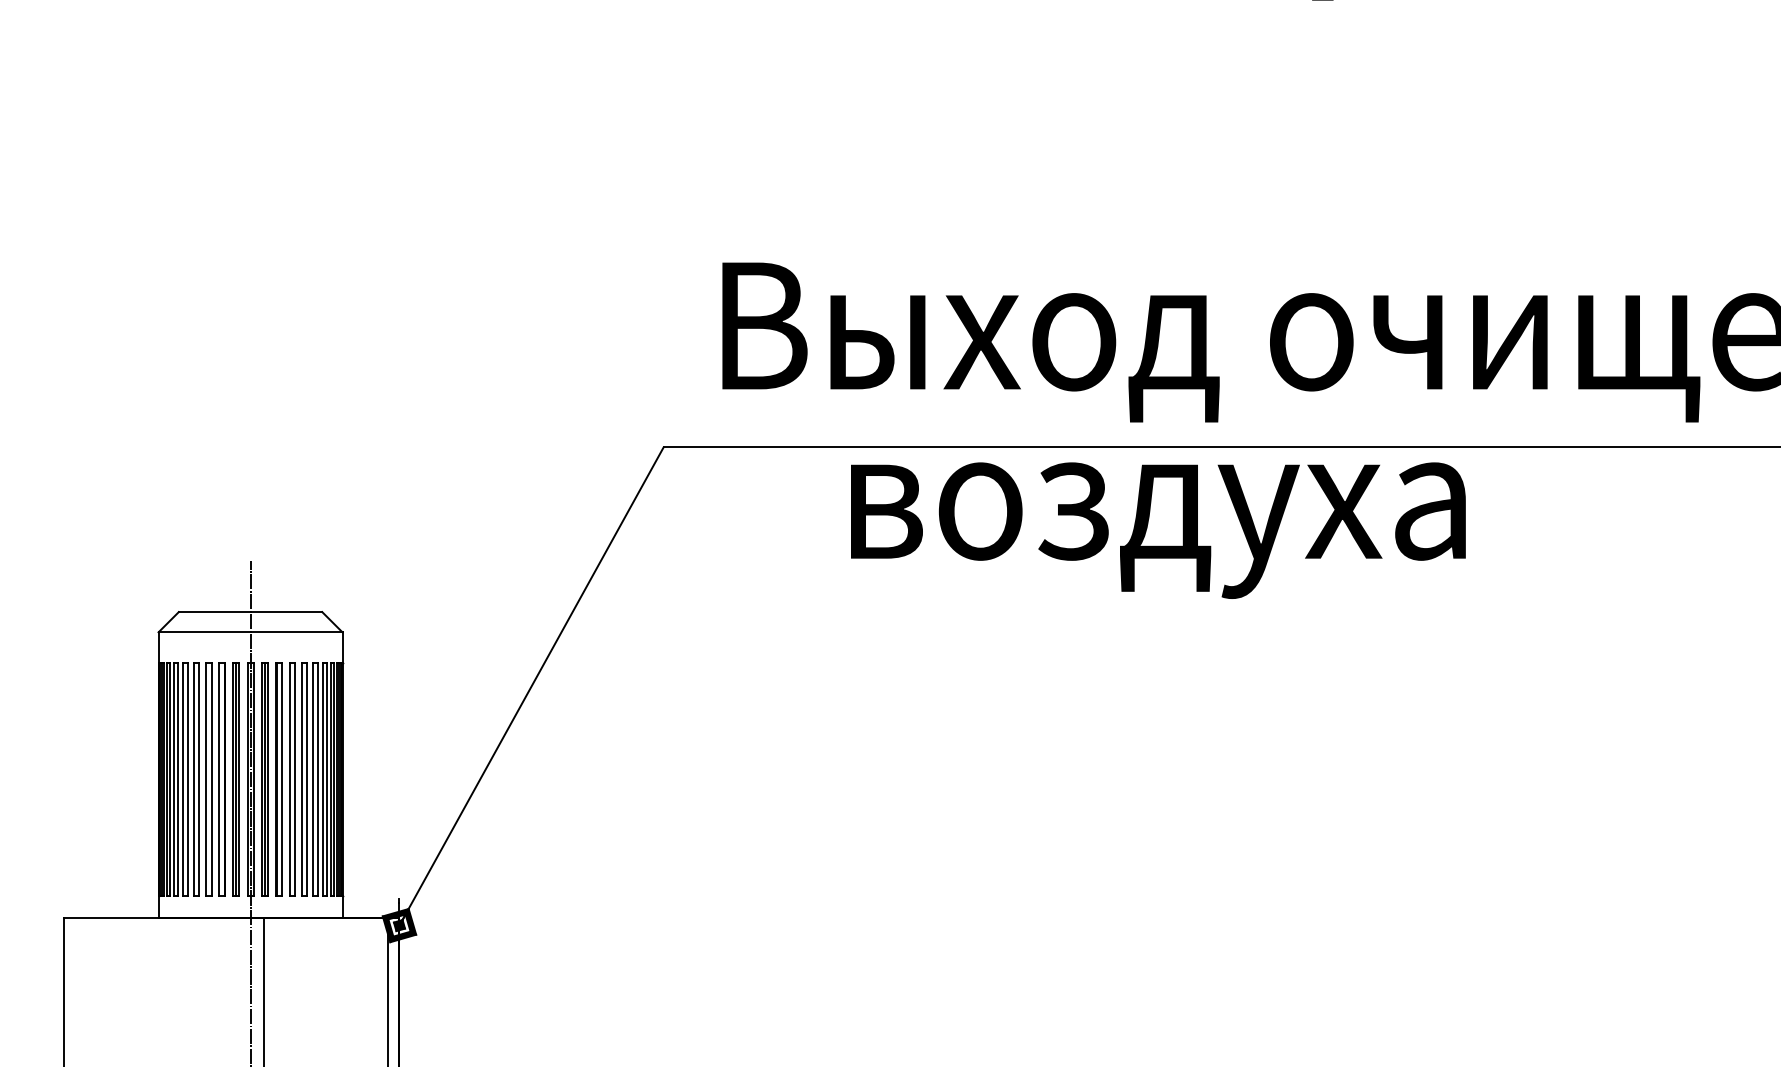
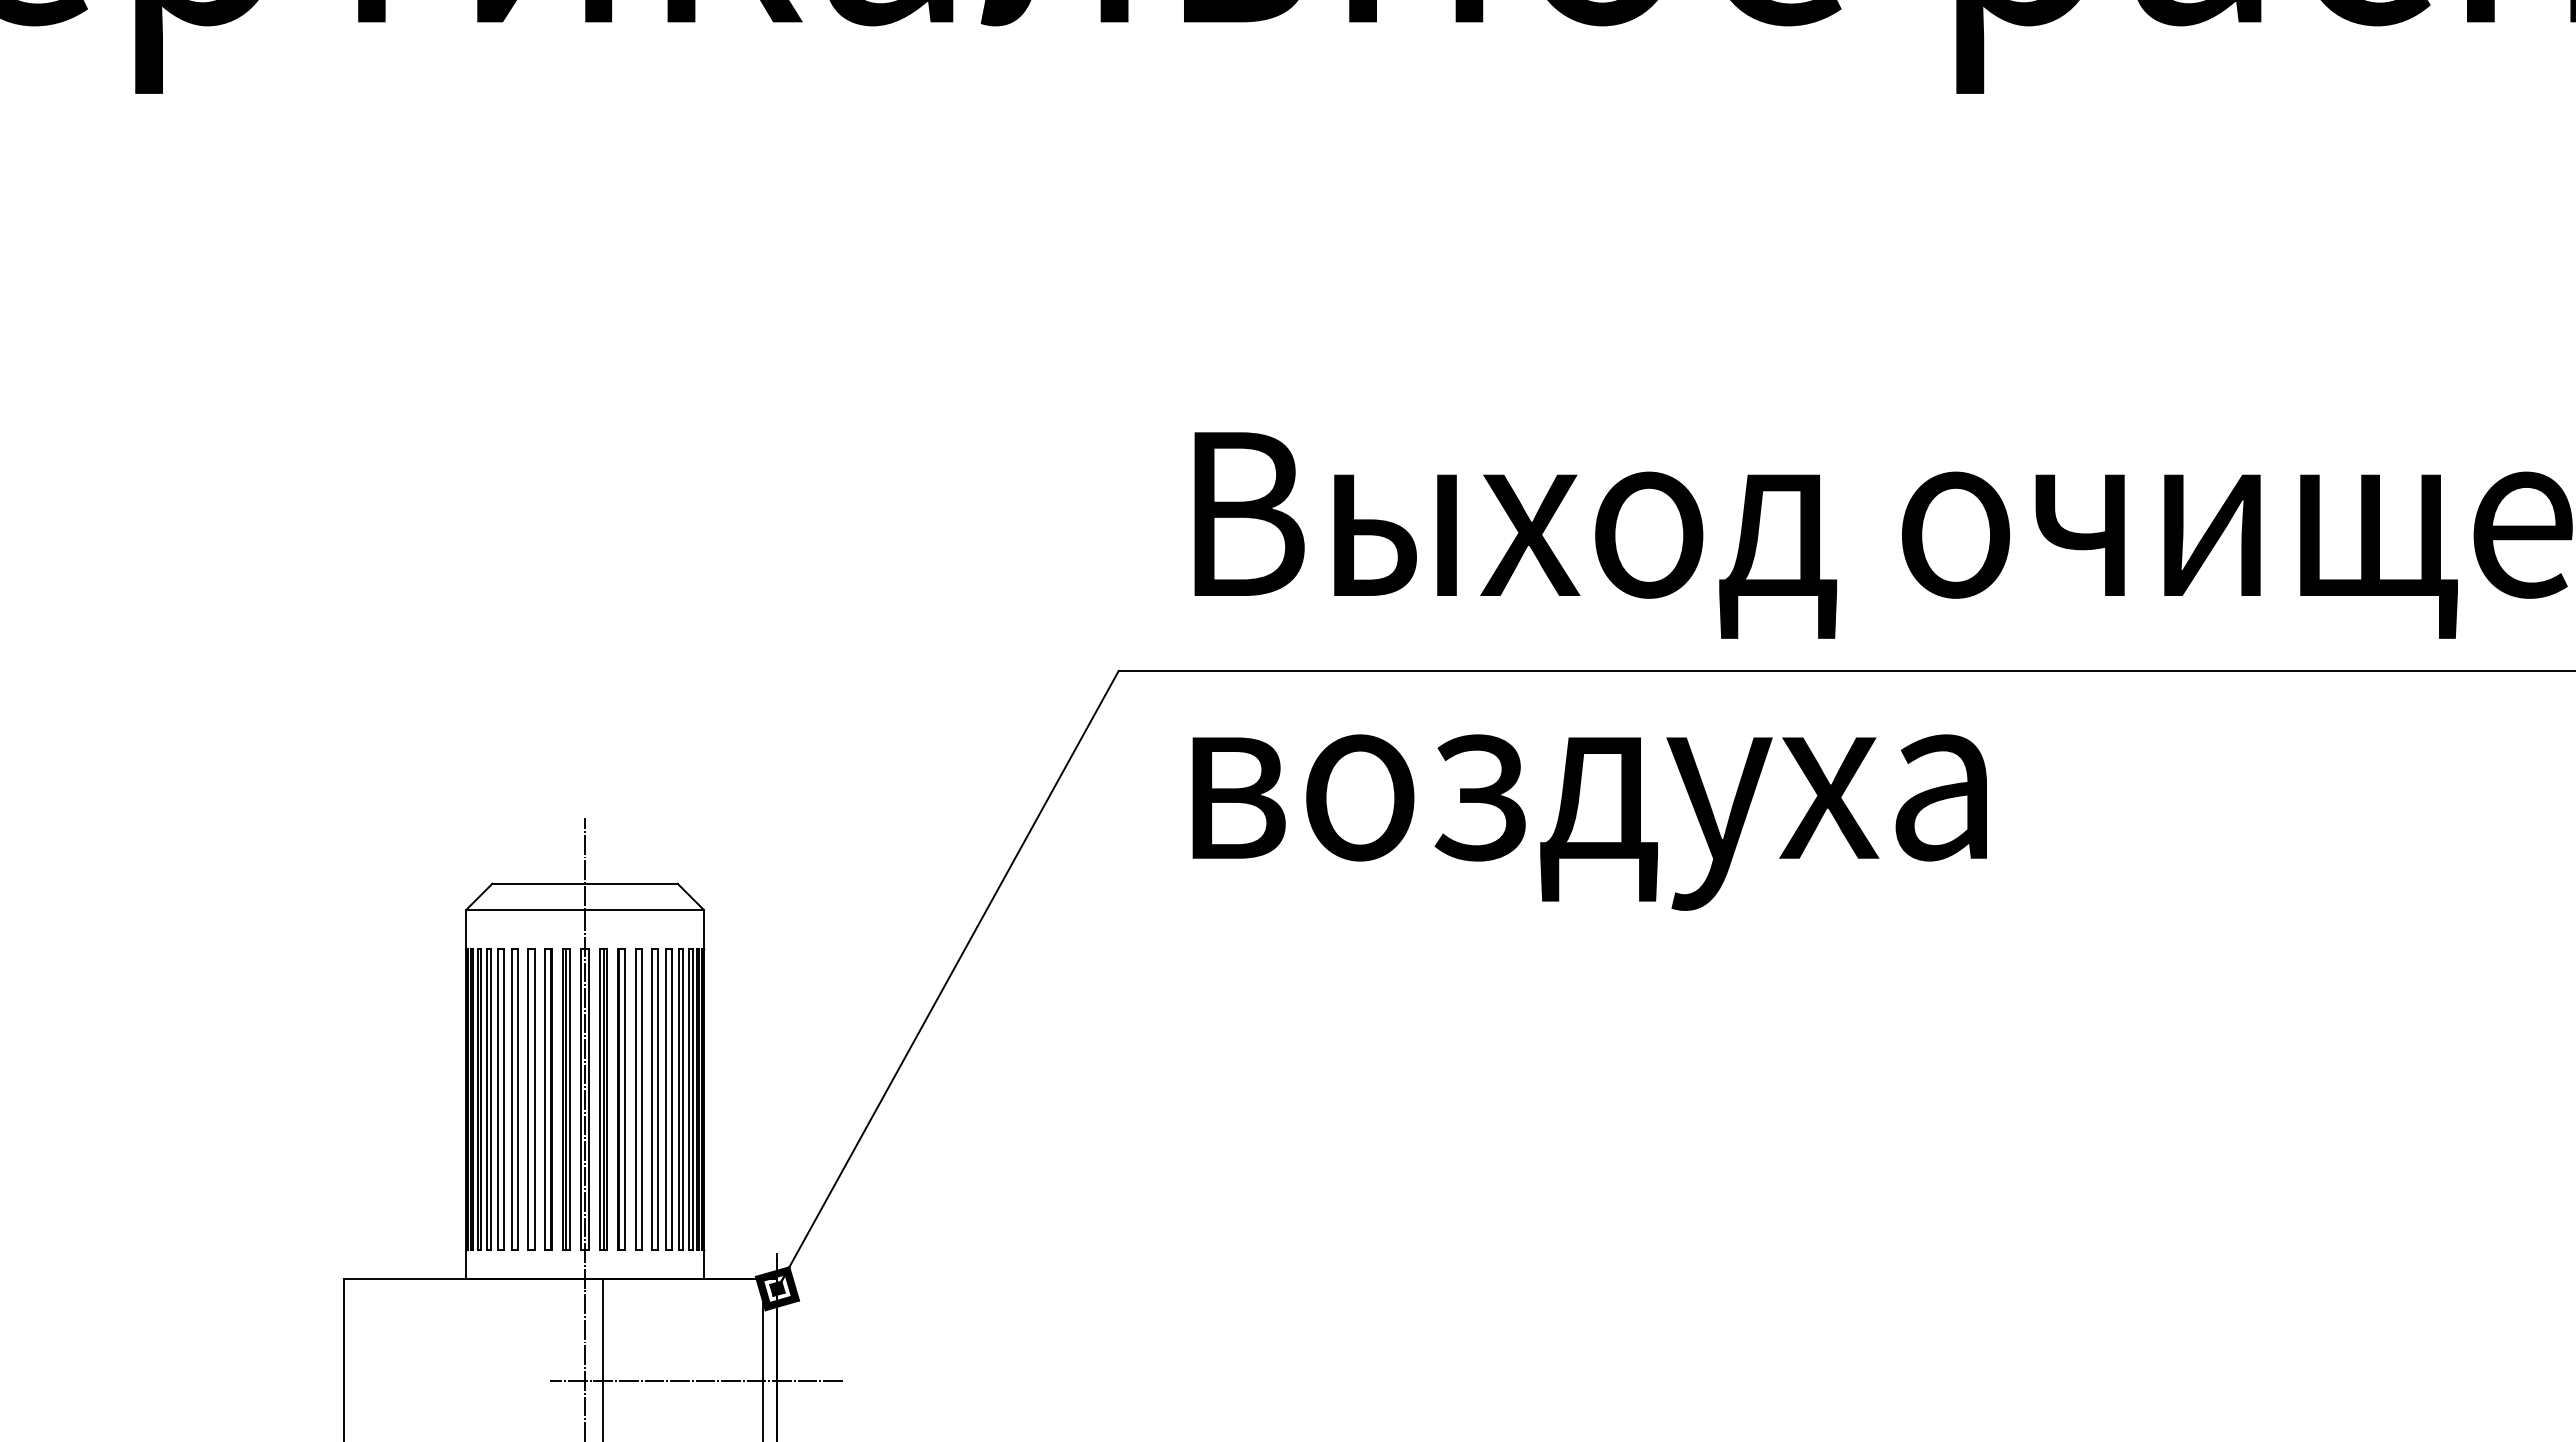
text: (1158, 530) -> (1589, 822), moved
line: (336, 996) -> (695, 1380), added

